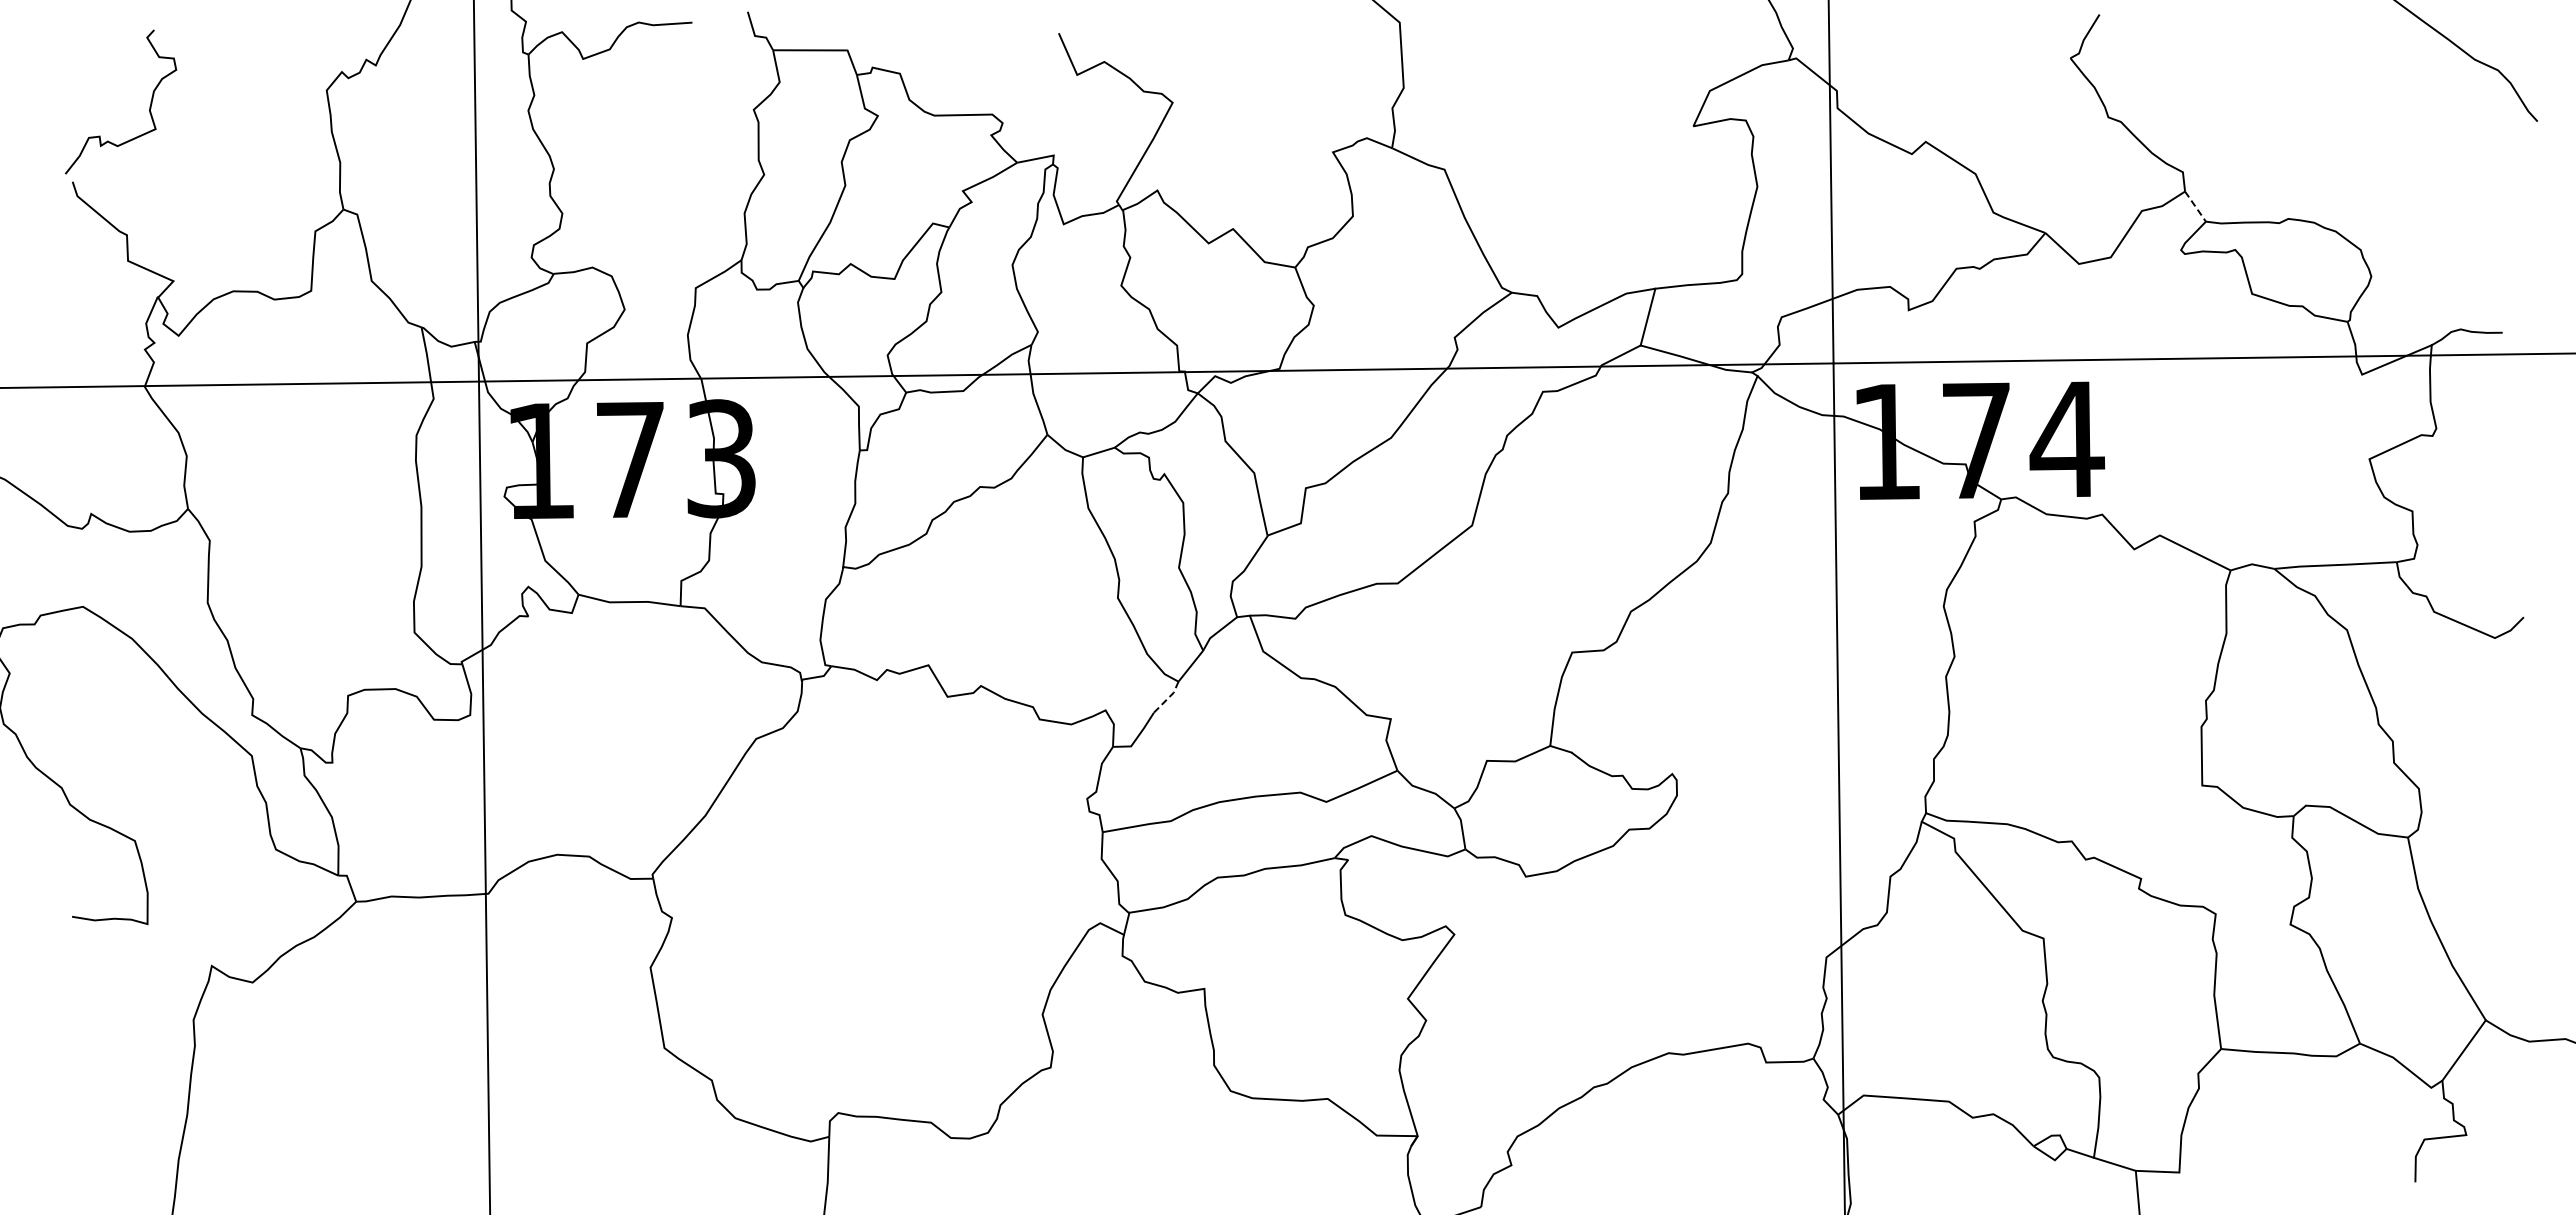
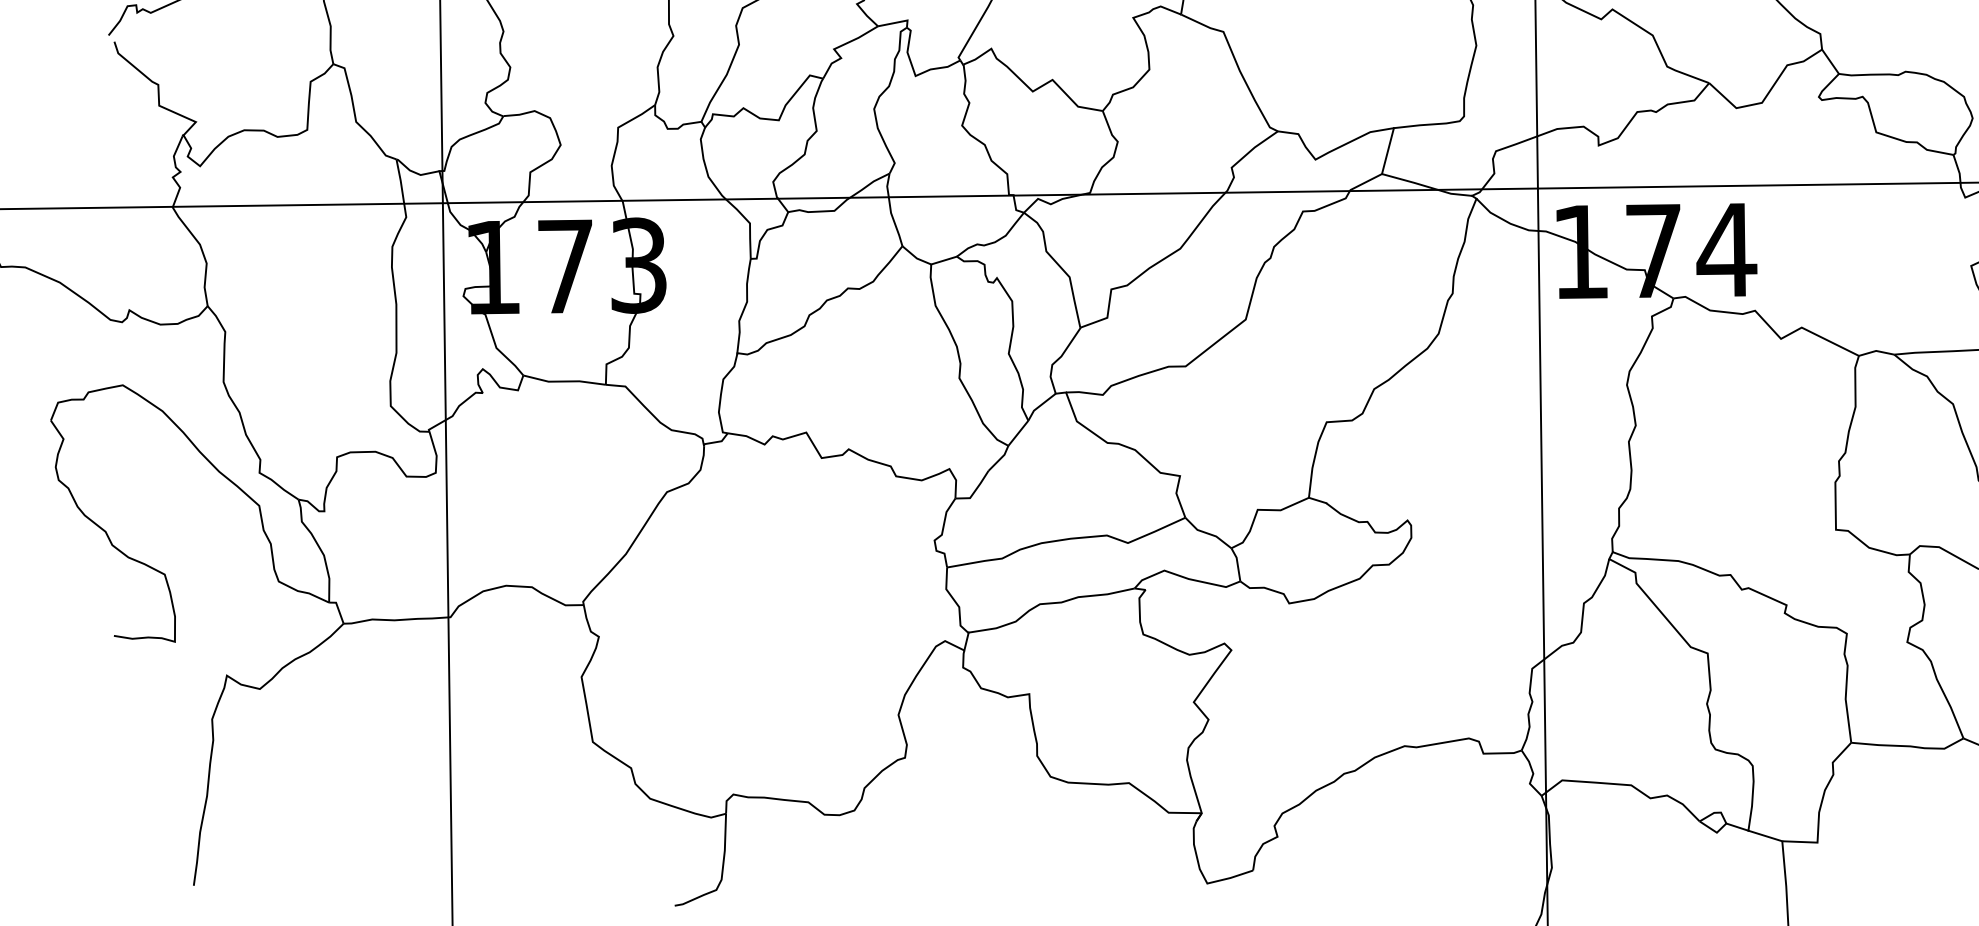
line: (2195, 207) -> (1830, 62), dashed -> solid
line: (1168, 698) -> (1000, 459), dashed -> solid

